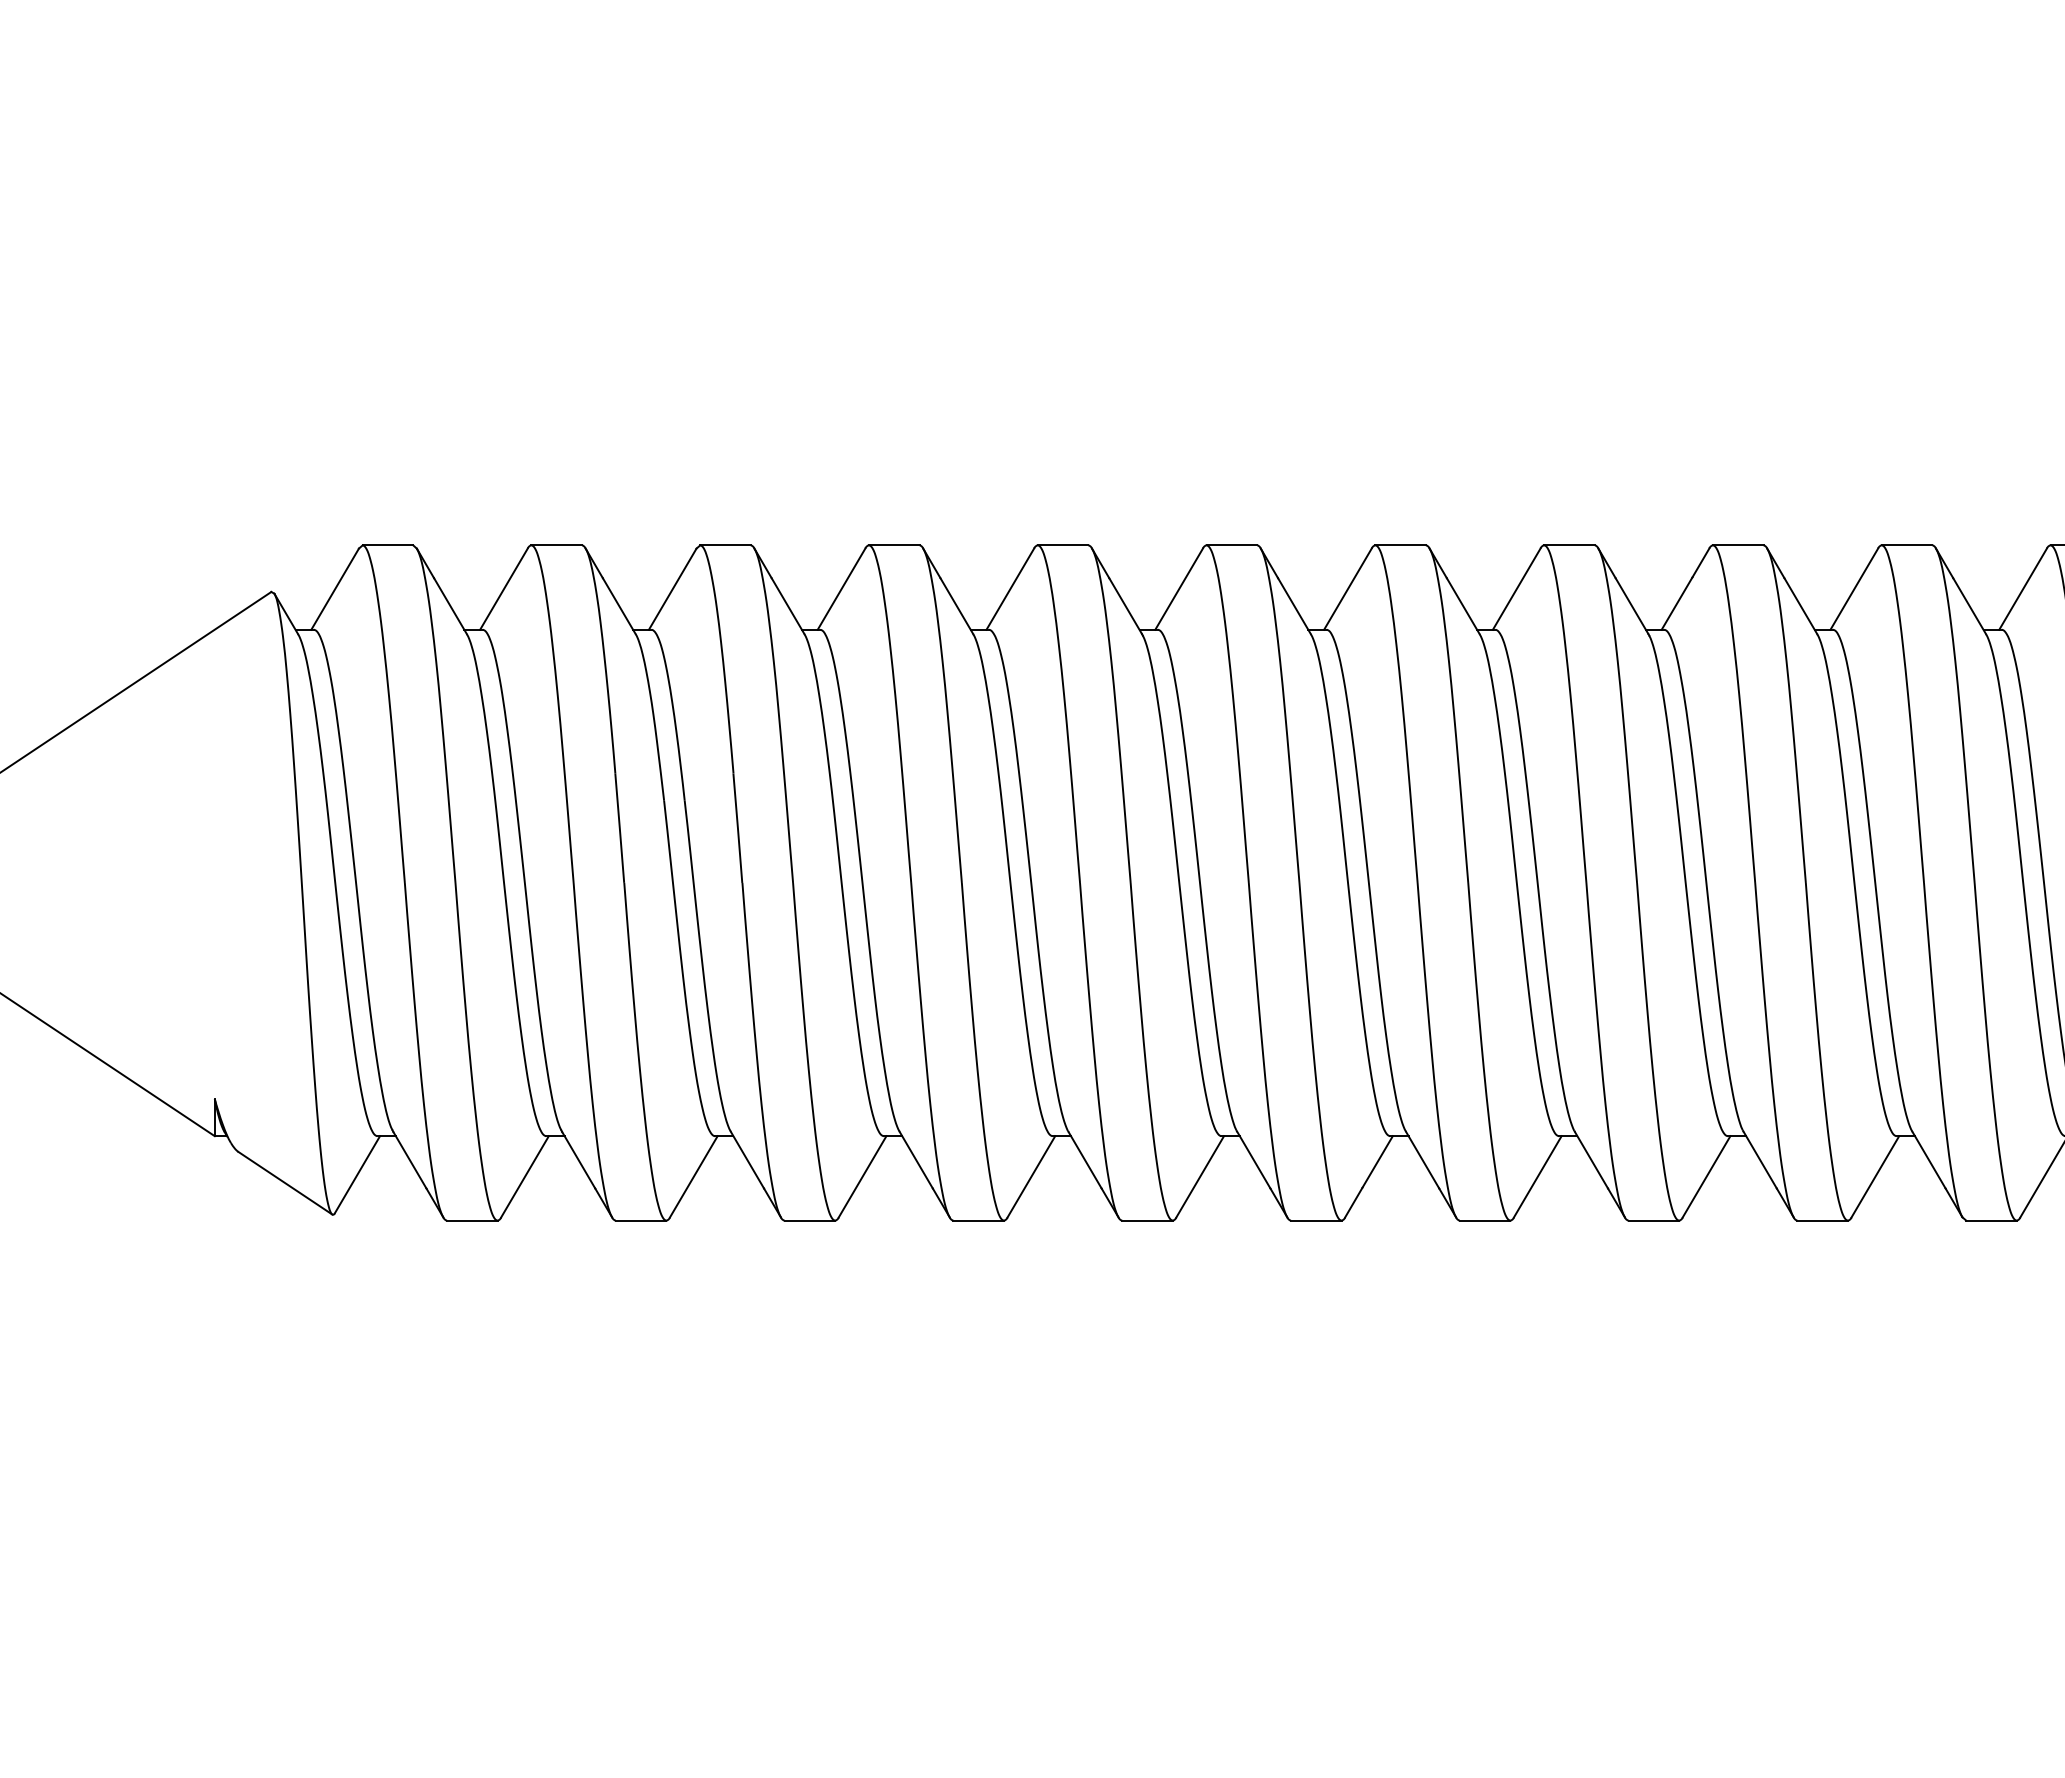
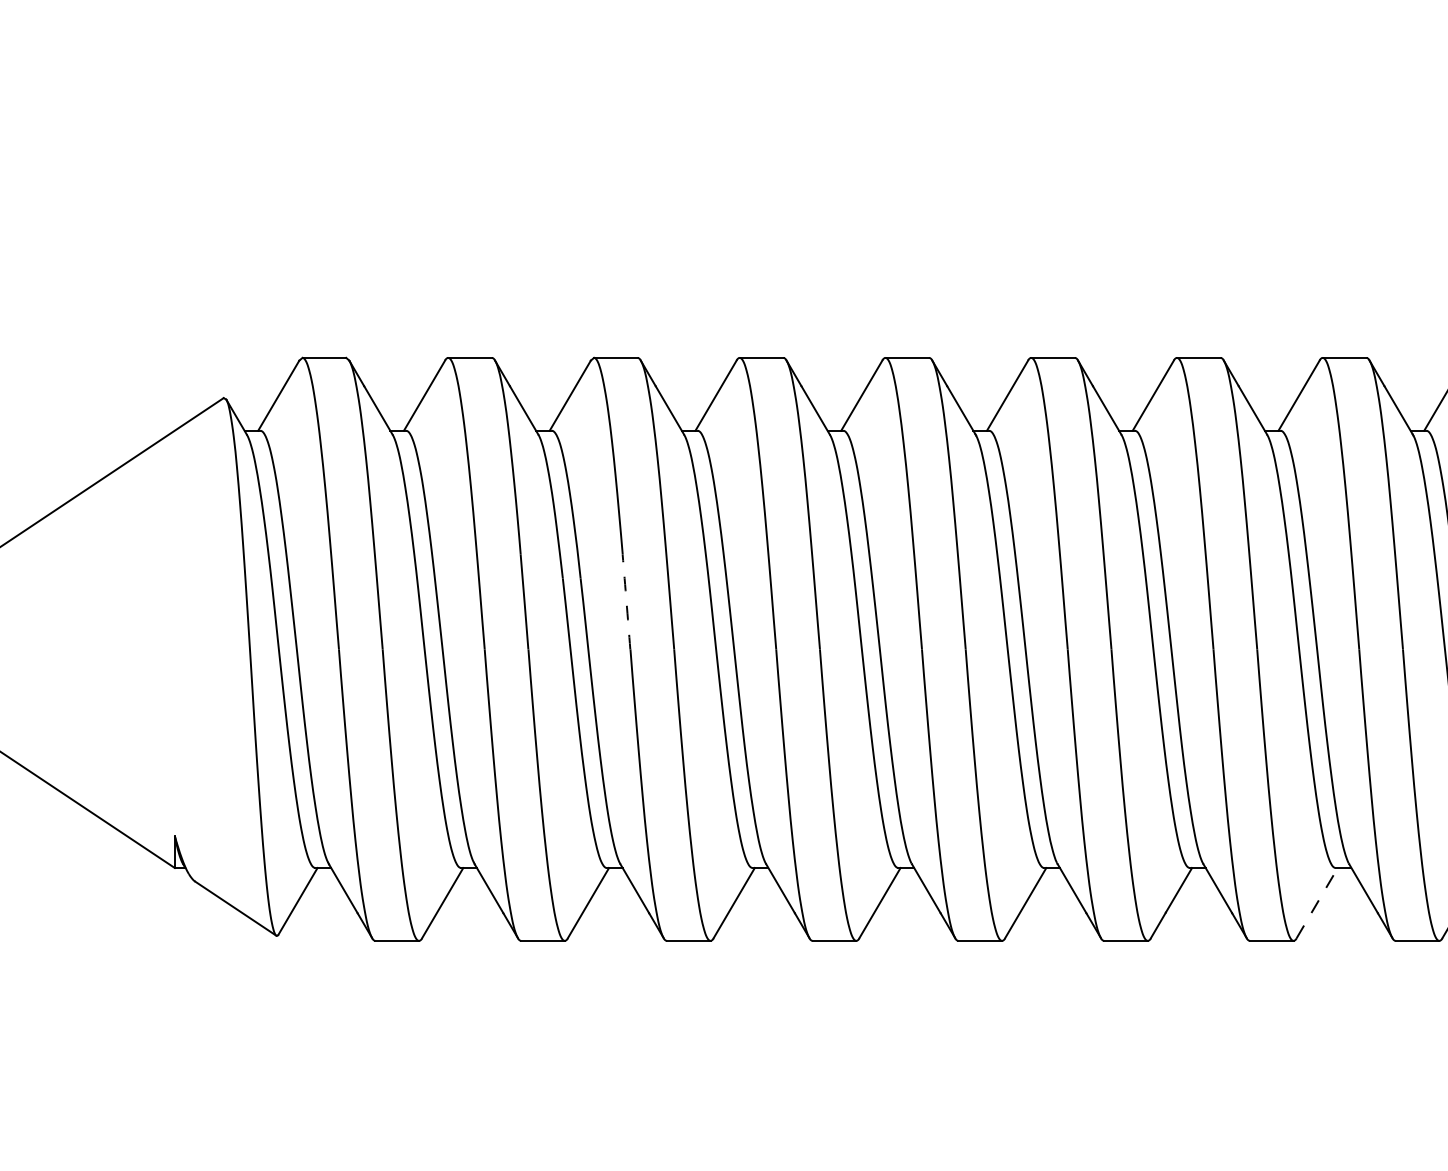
arc: (737, 828) -> (626, 602), solid -> dashed
line: (1538, 1176) -> (1317, 902), solid -> dashed

